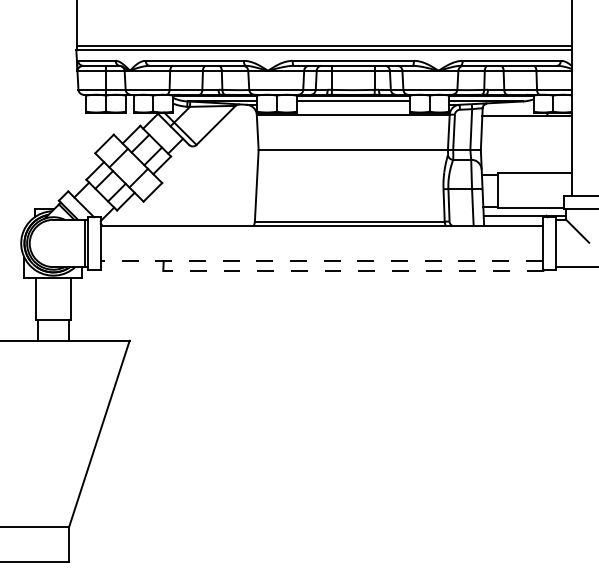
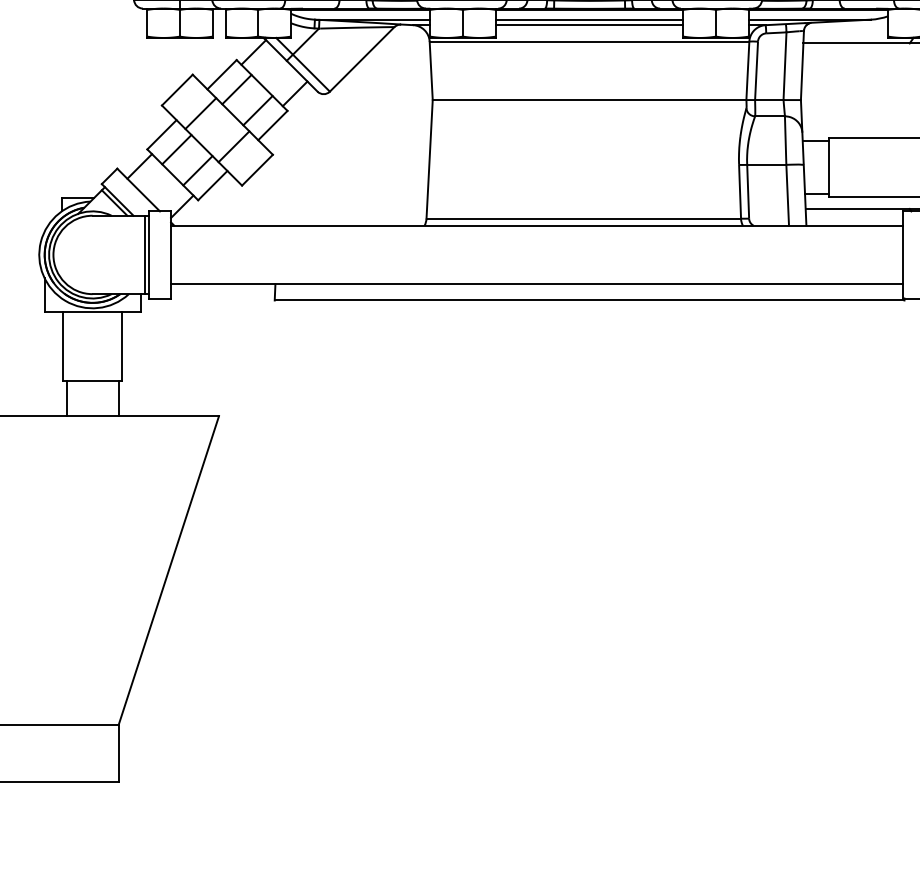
line: (352, 104) -> (588, 24), added
line: (321, 261) -> (536, 284), dashed -> solid
line: (352, 270) -> (588, 299), dashed -> solid

